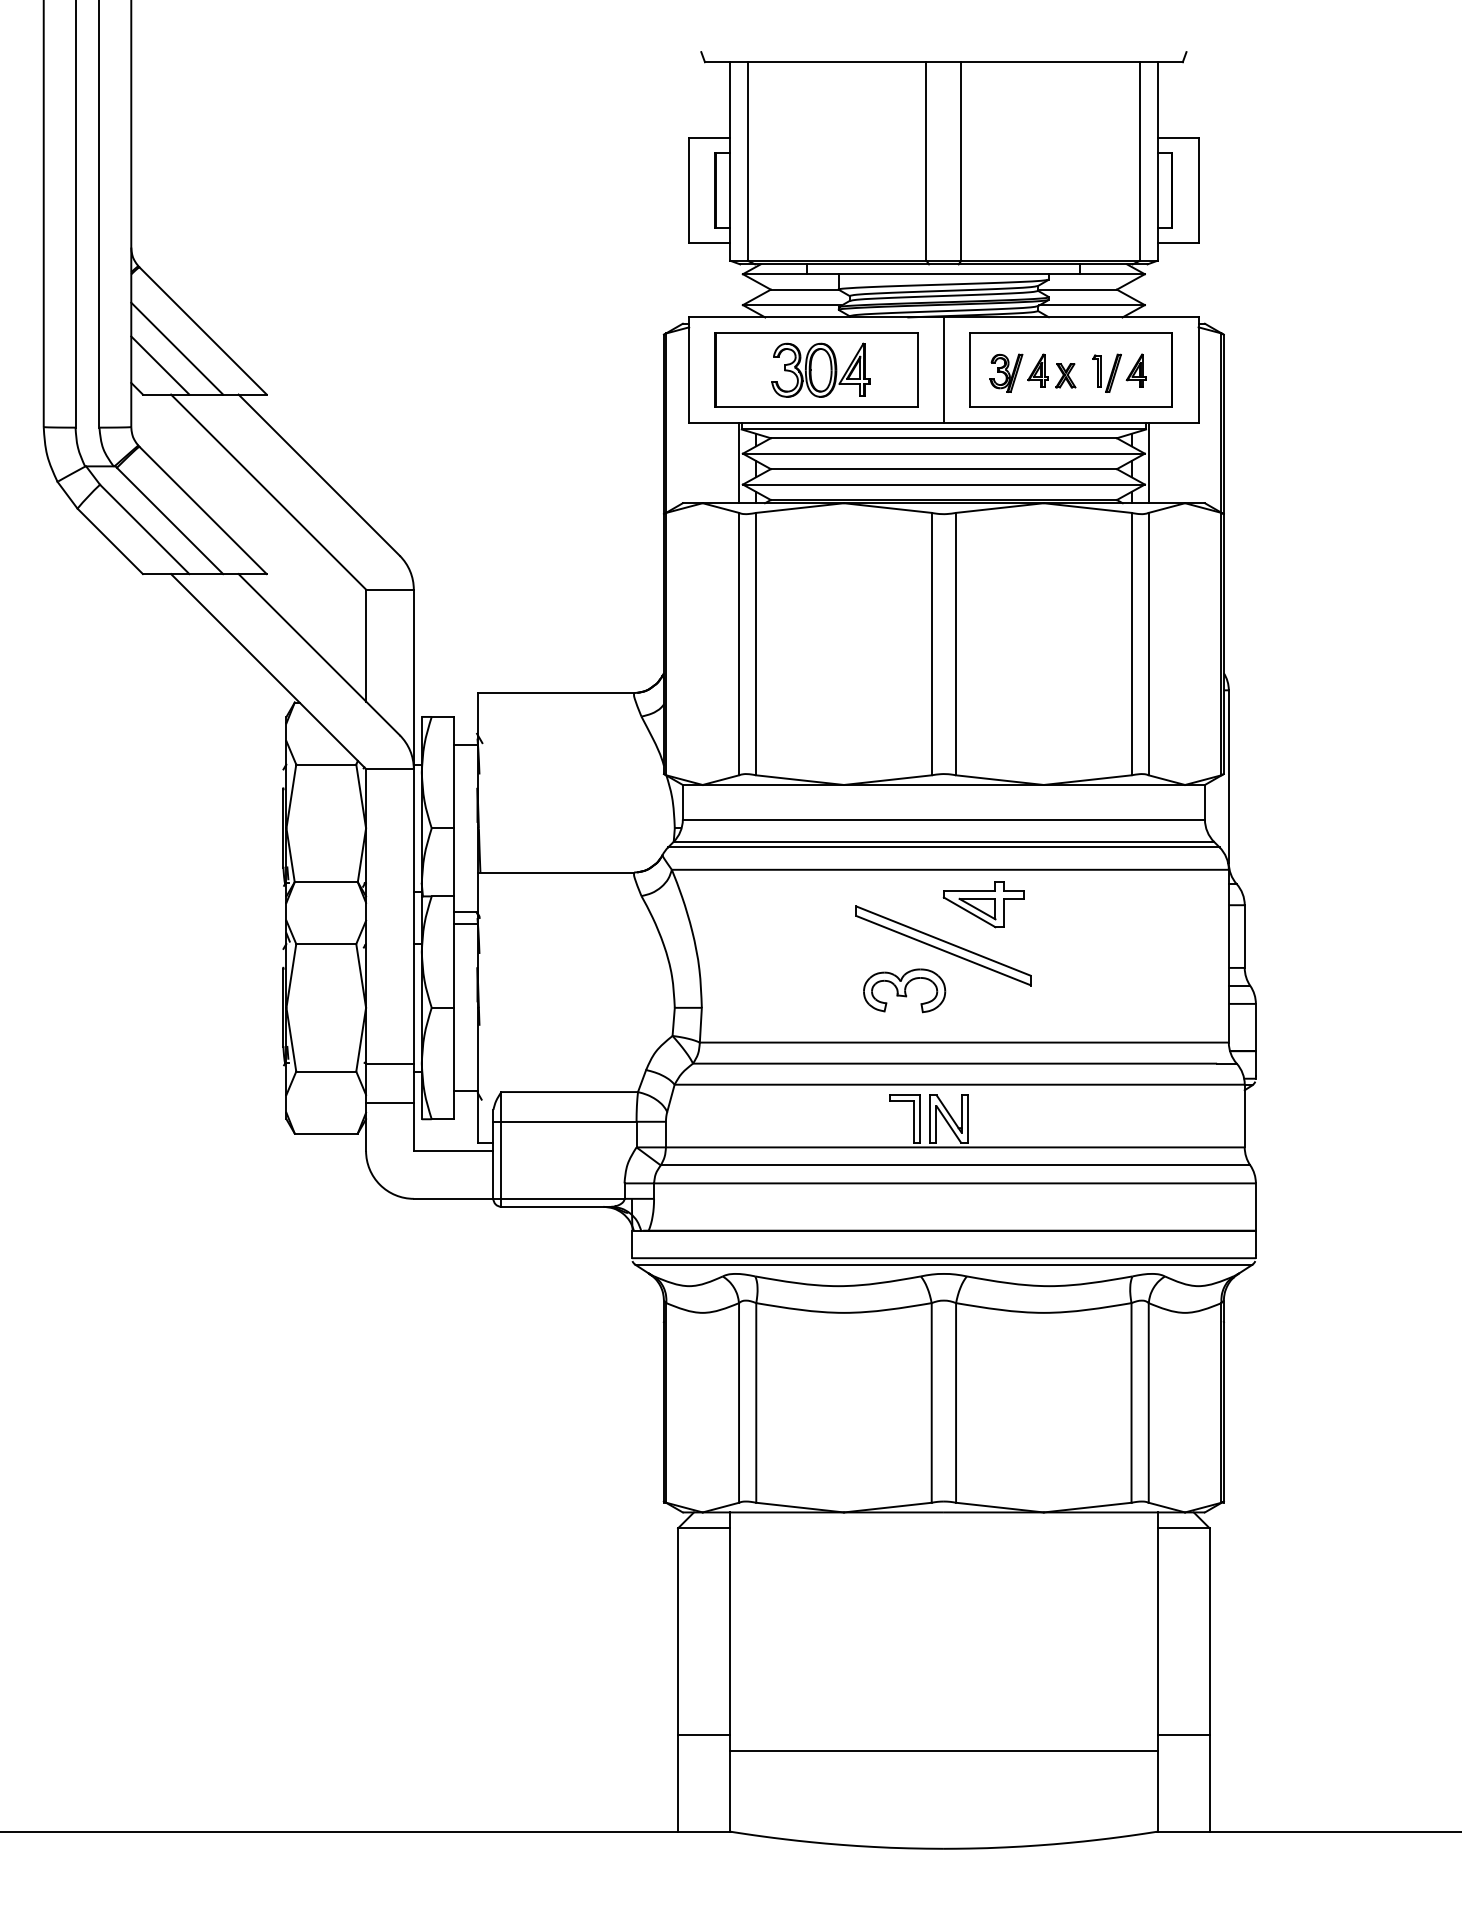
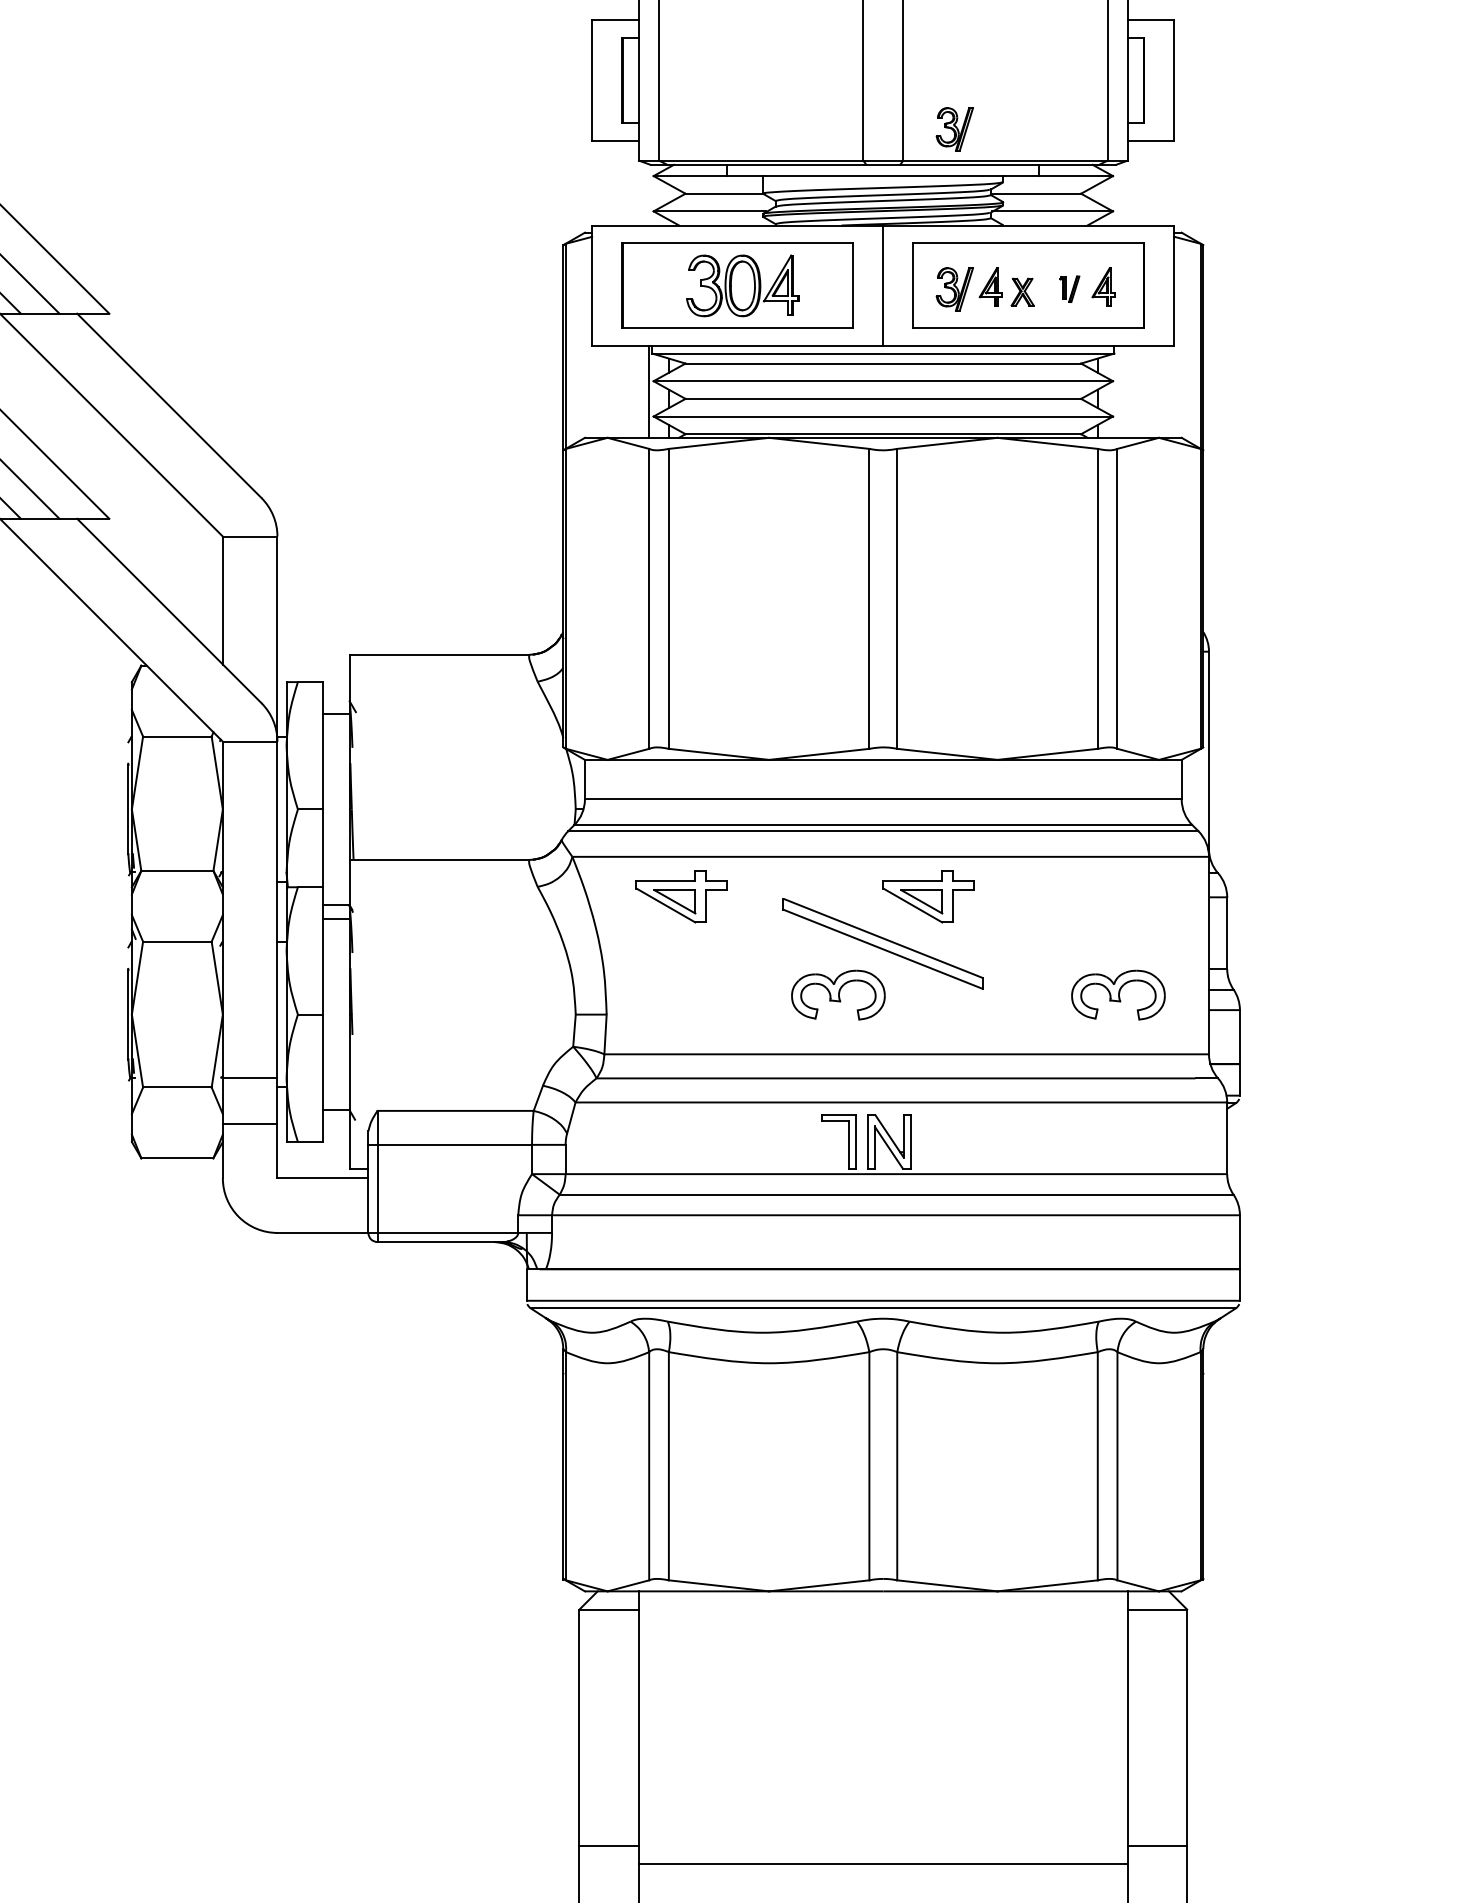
part: (1006, 232) -> (954, 128), added
part: (1106, 372) -> (1069, 288), size x0.6
line: (1148, 462) -> (1117, 391), removed
part: (767, 904) -> (681, 896), added
part: (1149, 990) -> (1118, 994), added

